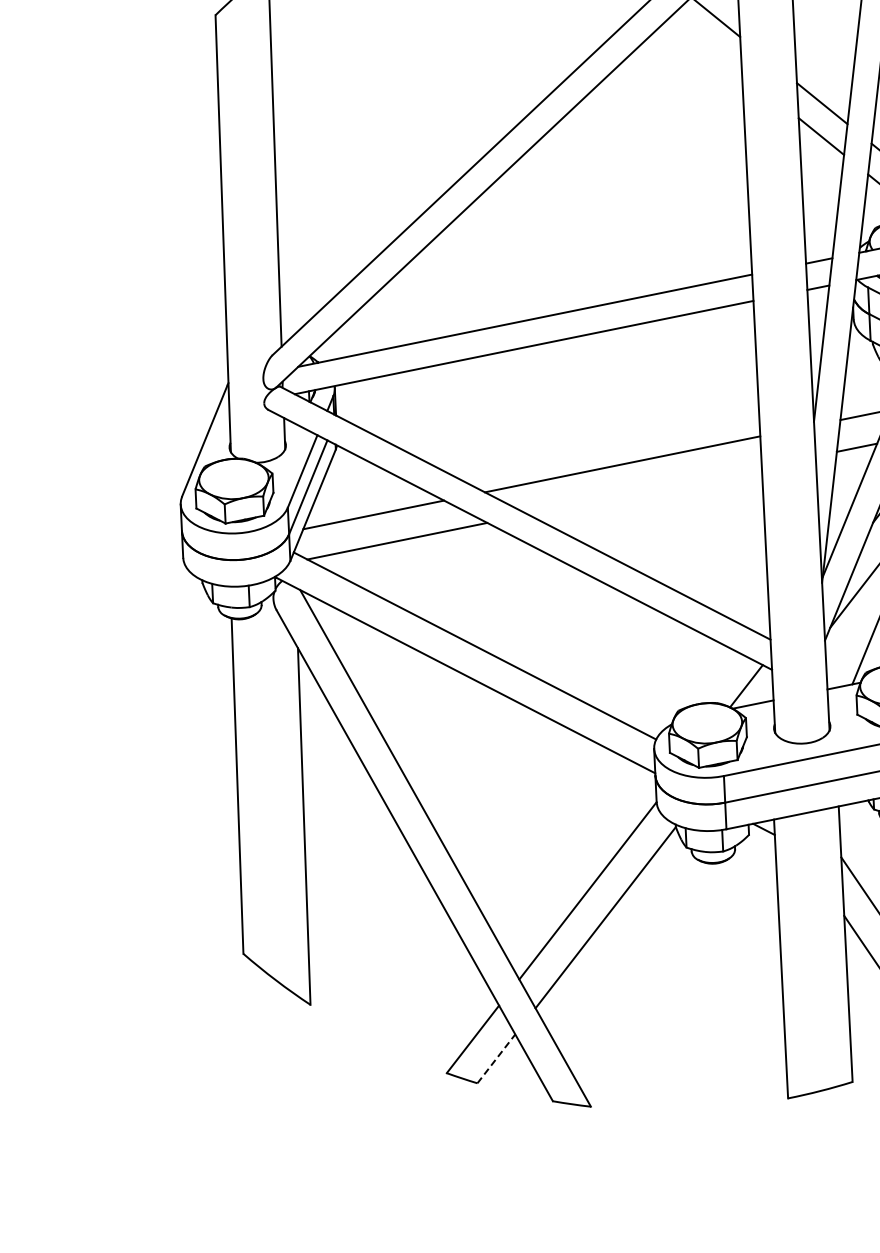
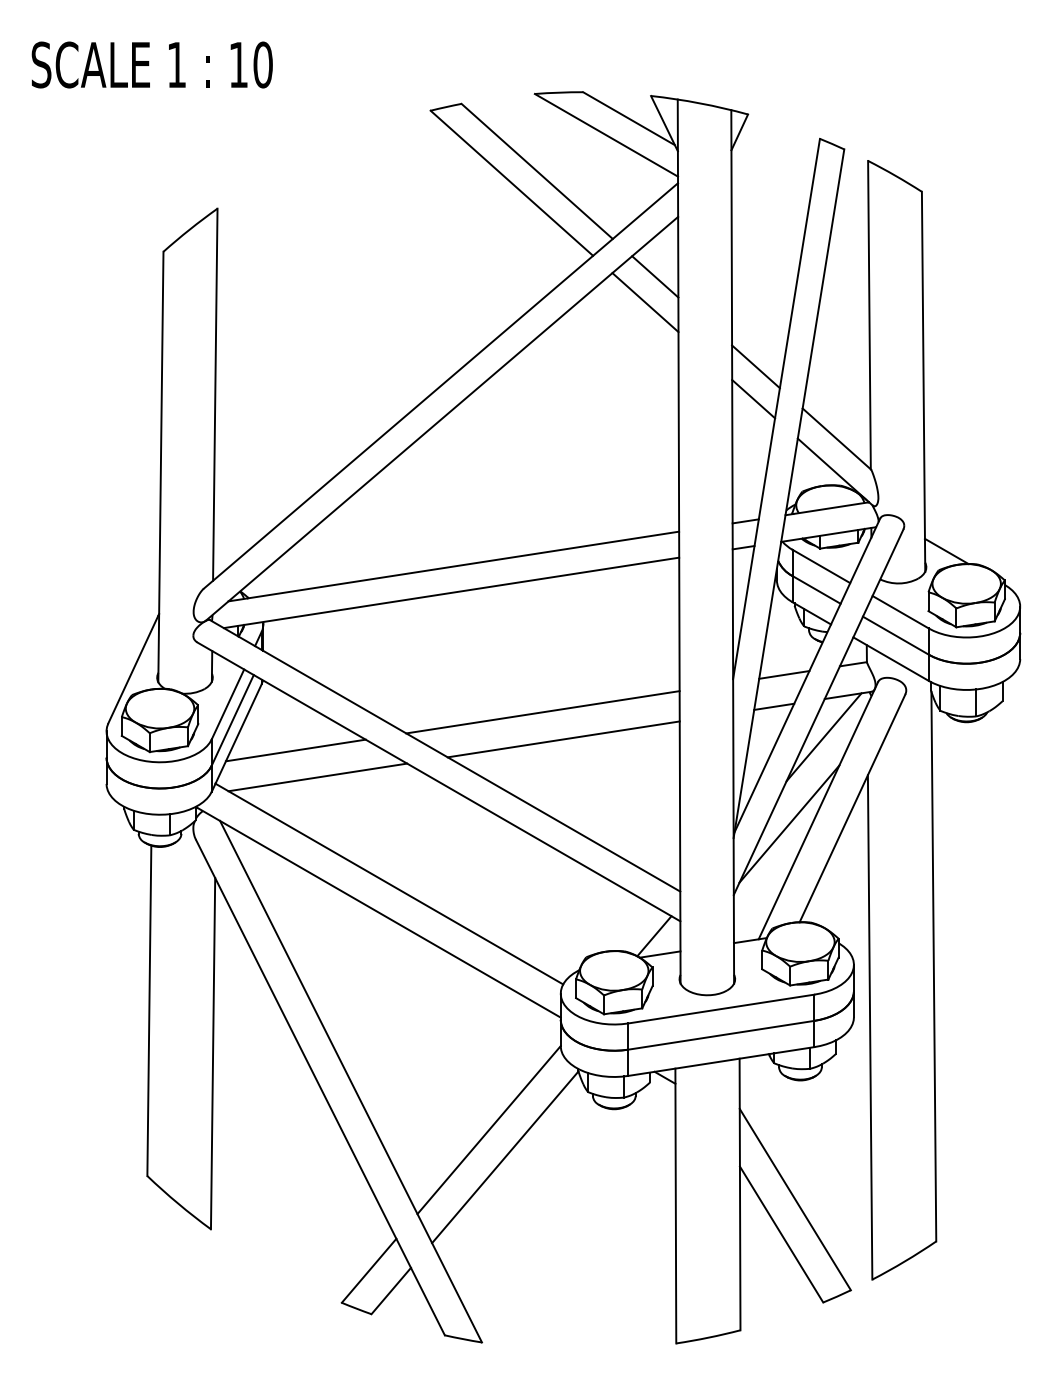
line: (707, 43) -> (645, 302), added
line: (644, 490) -> (563, 739), added
line: (496, 1058) -> (391, 1290), dashed -> solid

